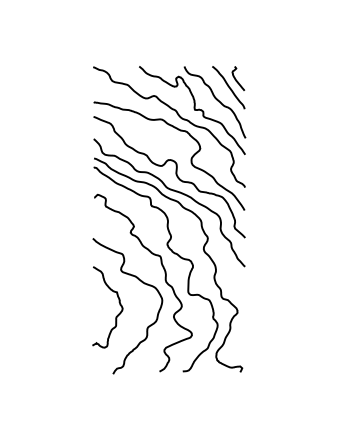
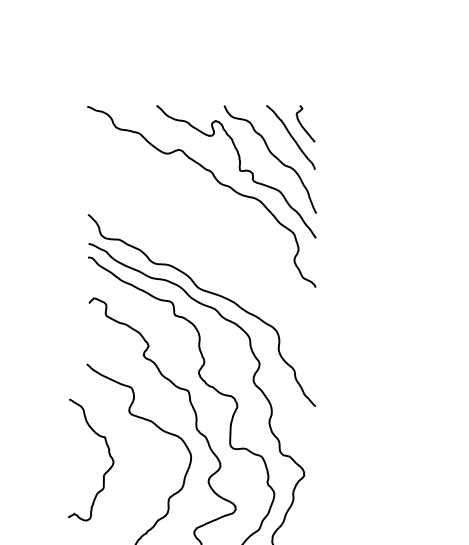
part: (169, 169) -> (201, 260), removed
curve: (116, 315) -> (104, 472), moved

